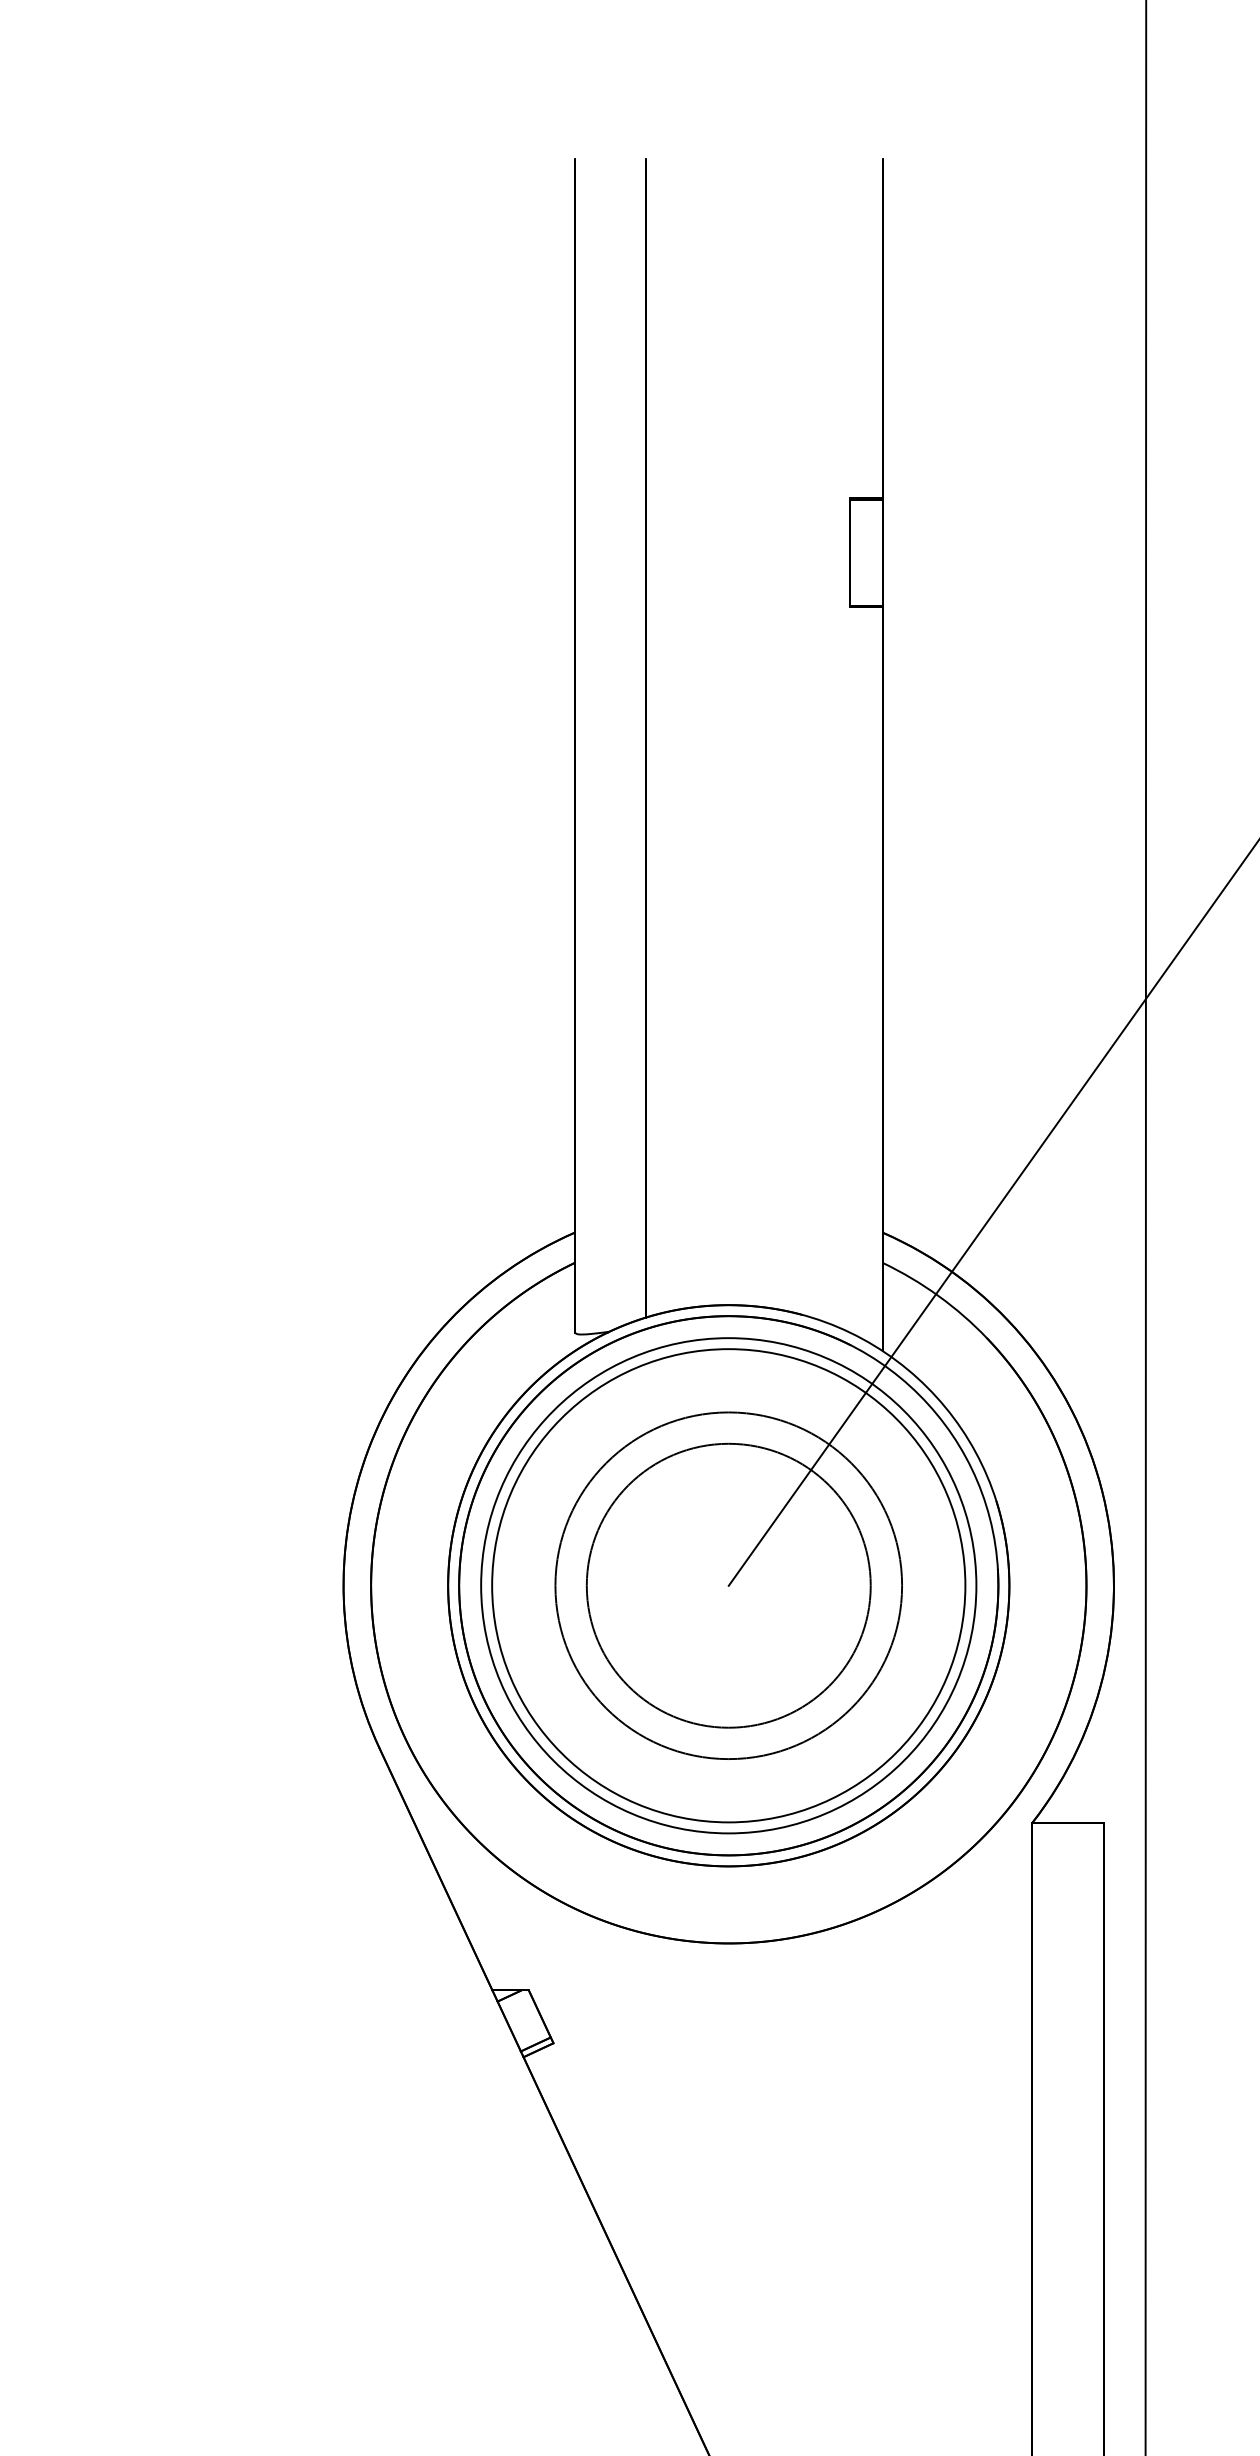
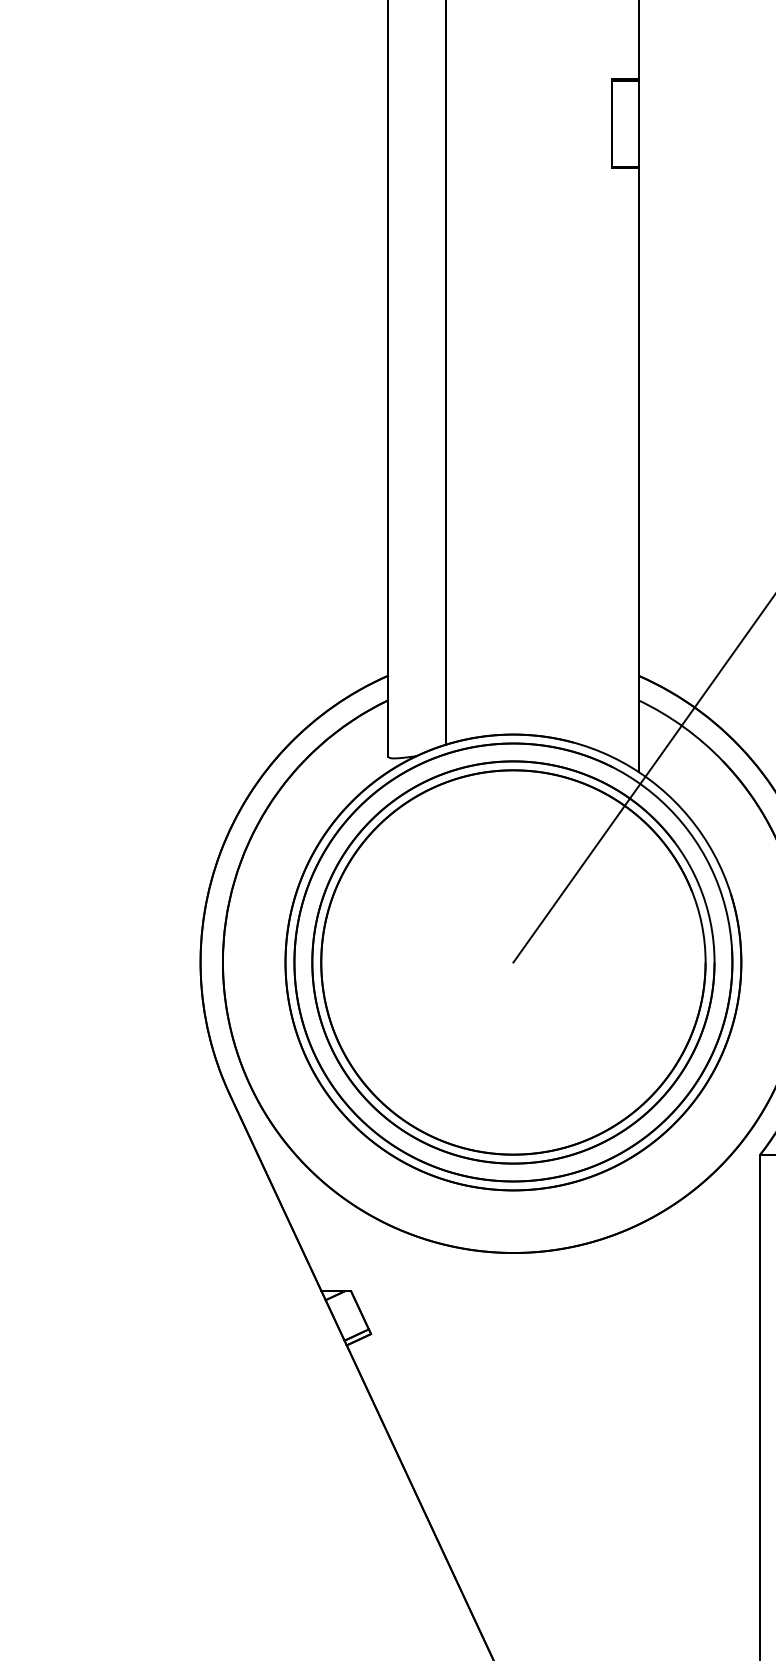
circle: (728, 1585) -> (513, 962), size x1.43
circle: (728, 1585) -> (513, 962), size x1.67

